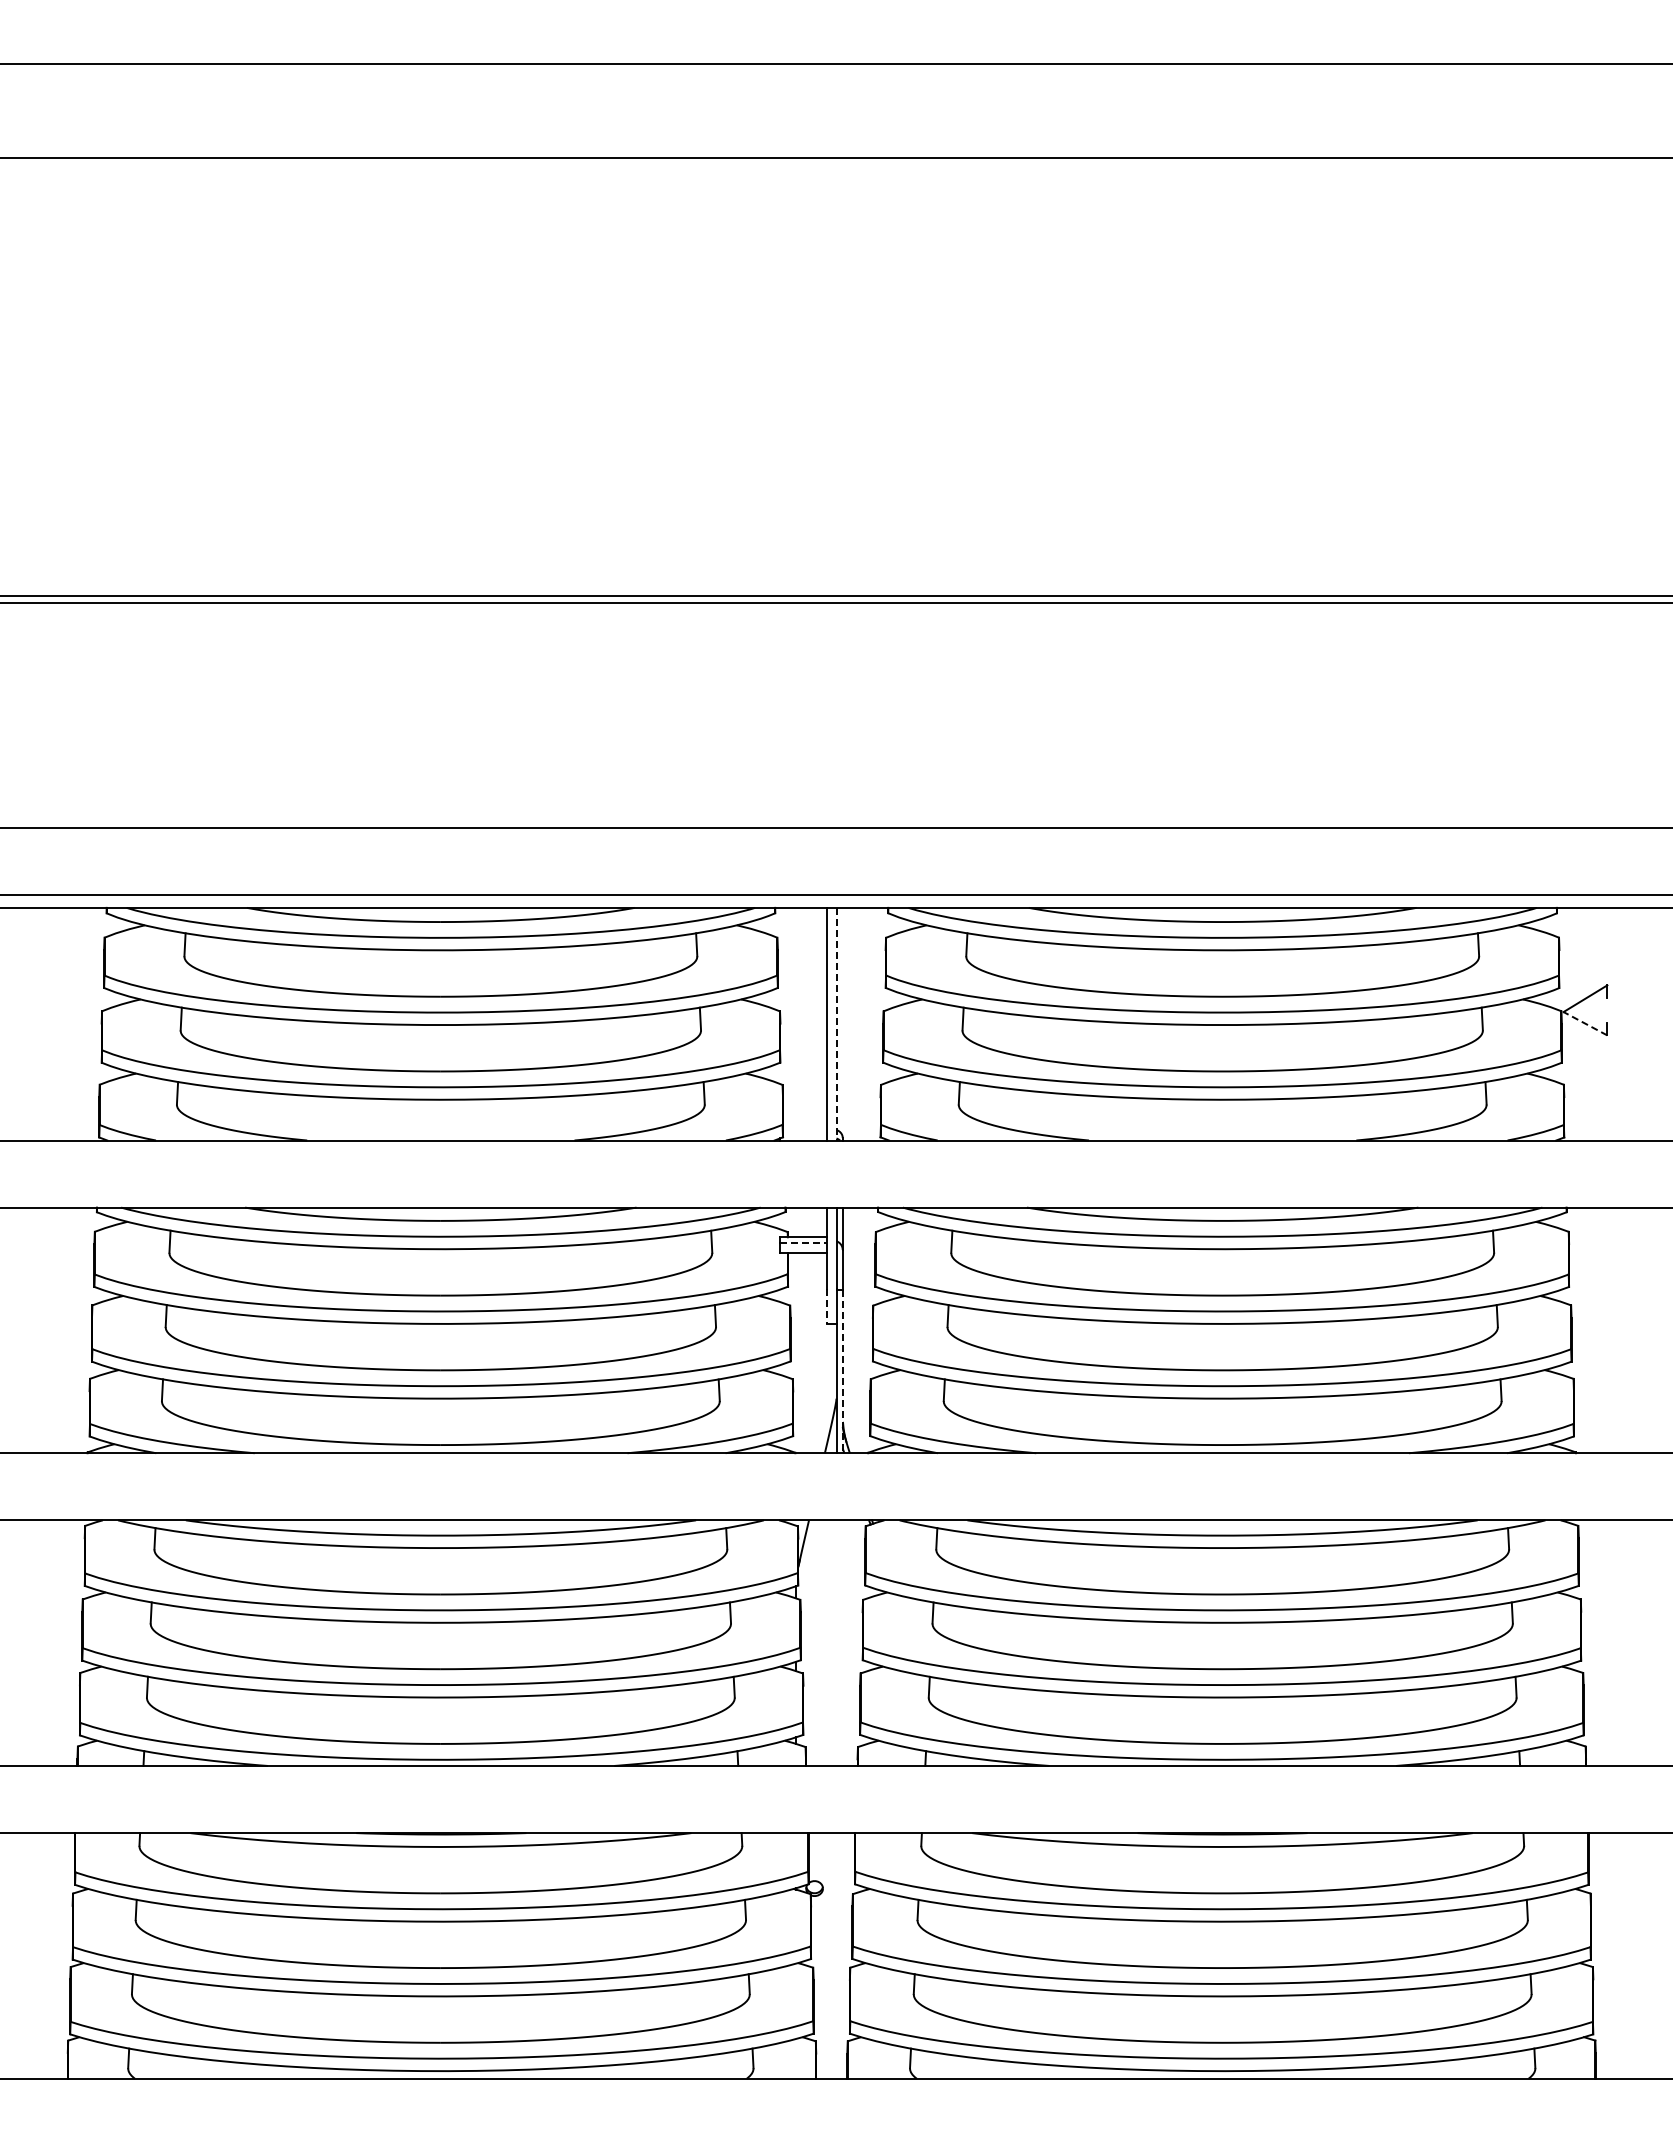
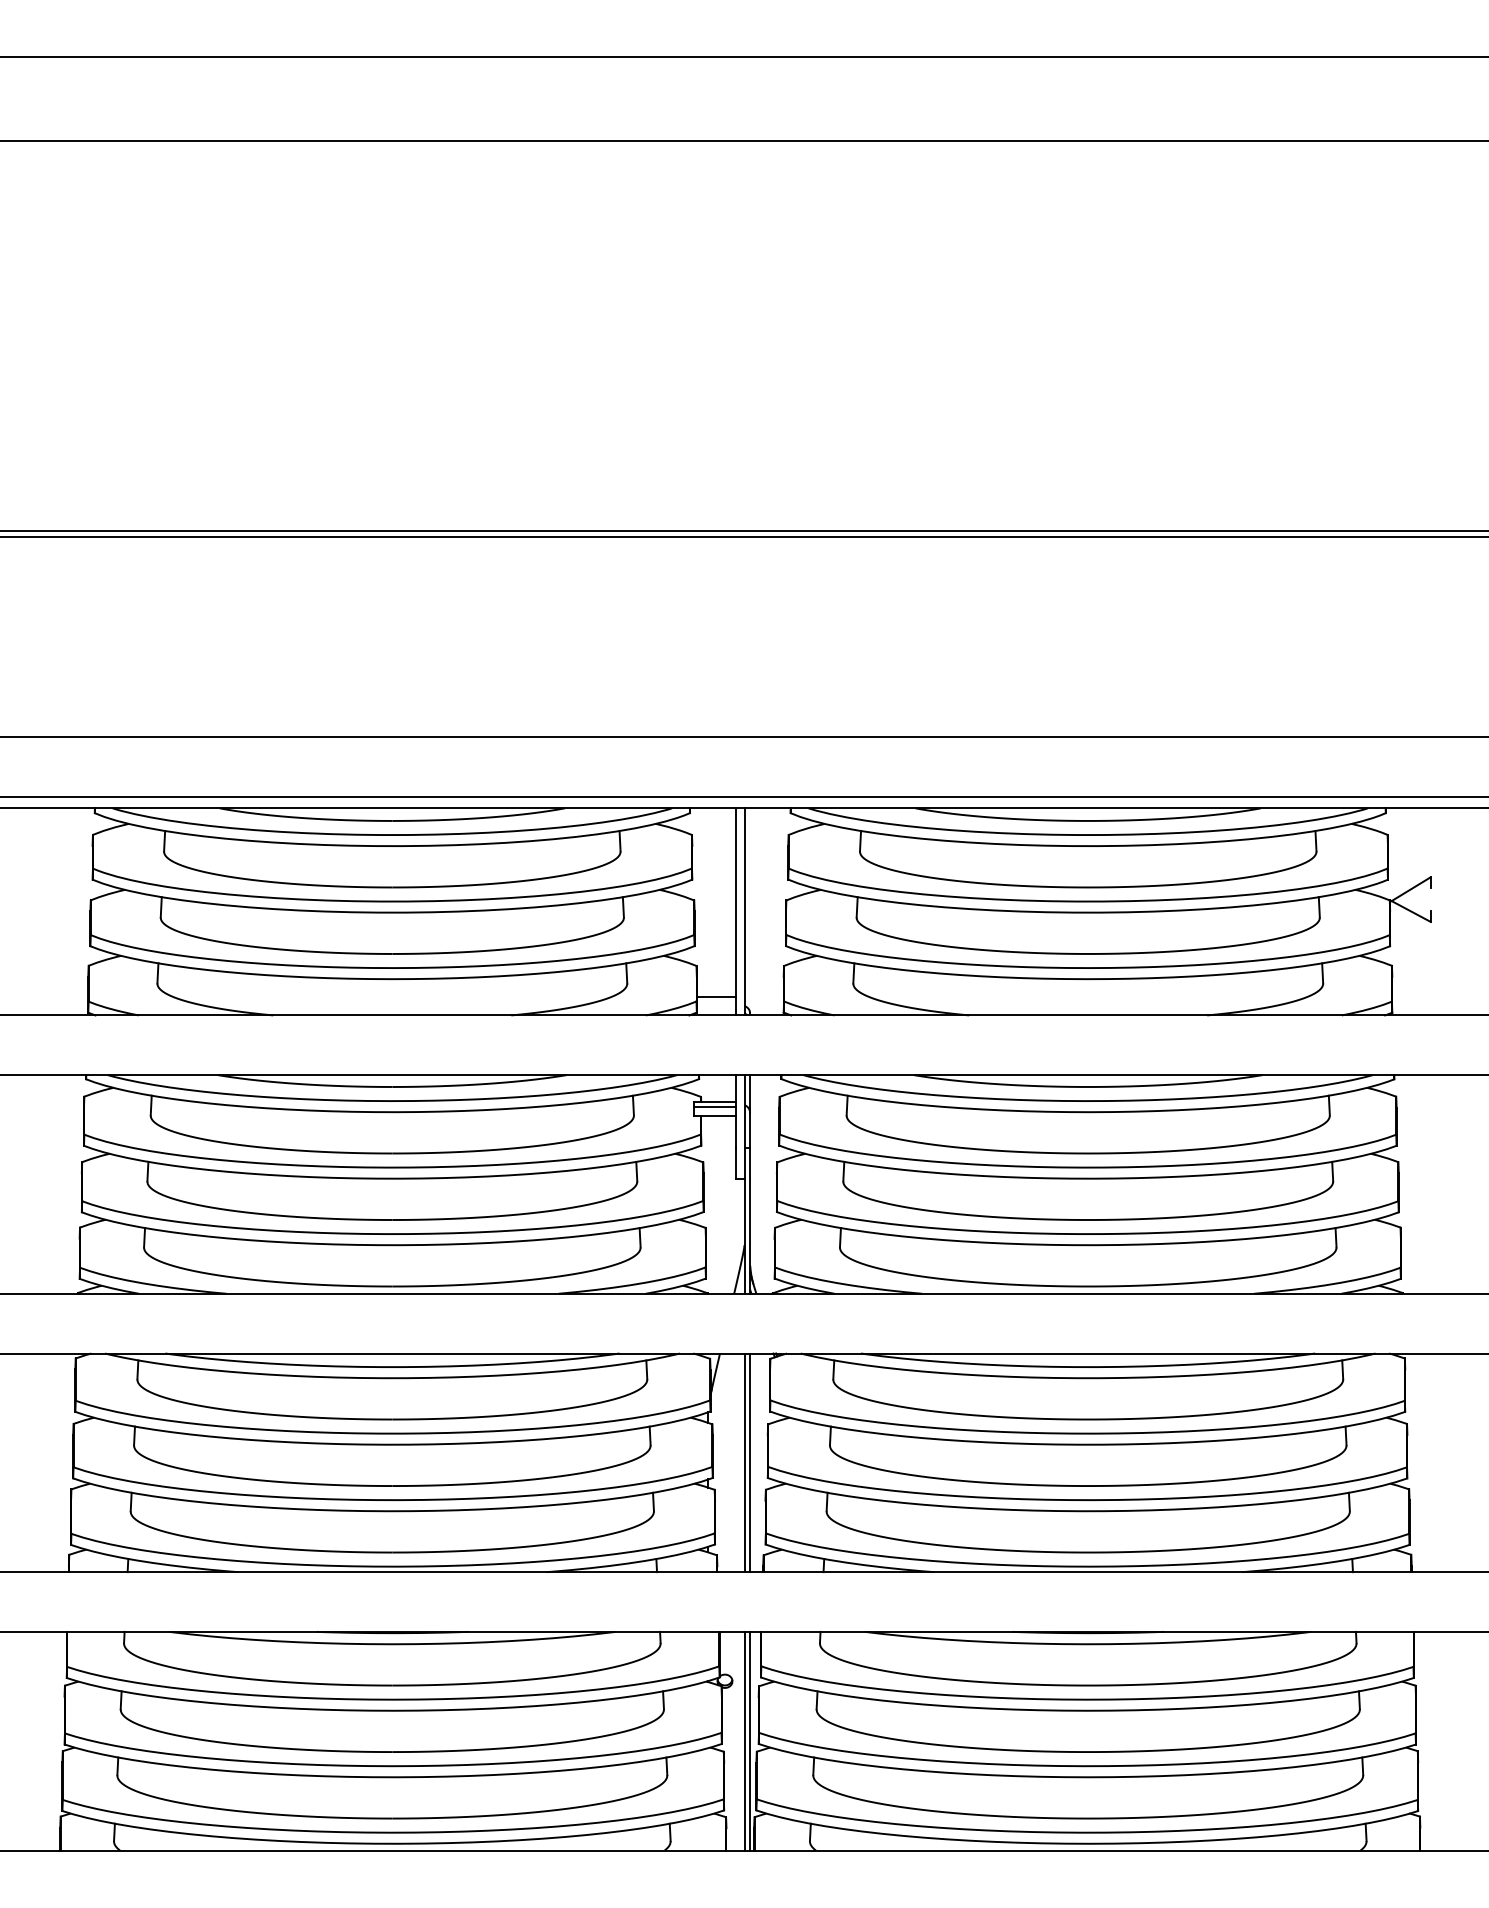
line: (1585, 1023) -> (1411, 911), dashed -> solid
line: (836, 1024) -> (744, 912), dashed -> solid
line: (805, 1119) -> (716, 996), added
line: (804, 1243) -> (716, 1107), dashed -> solid
line: (827, 1307) -> (736, 1164), dashed -> solid
line: (842, 1371) -> (749, 1221), dashed -> solid
line: (836, 1642) -> (744, 1462), added
line: (842, 1642) -> (749, 1462), added
line: (836, 1955) -> (744, 1740), added
line: (842, 1955) -> (749, 1740), added

